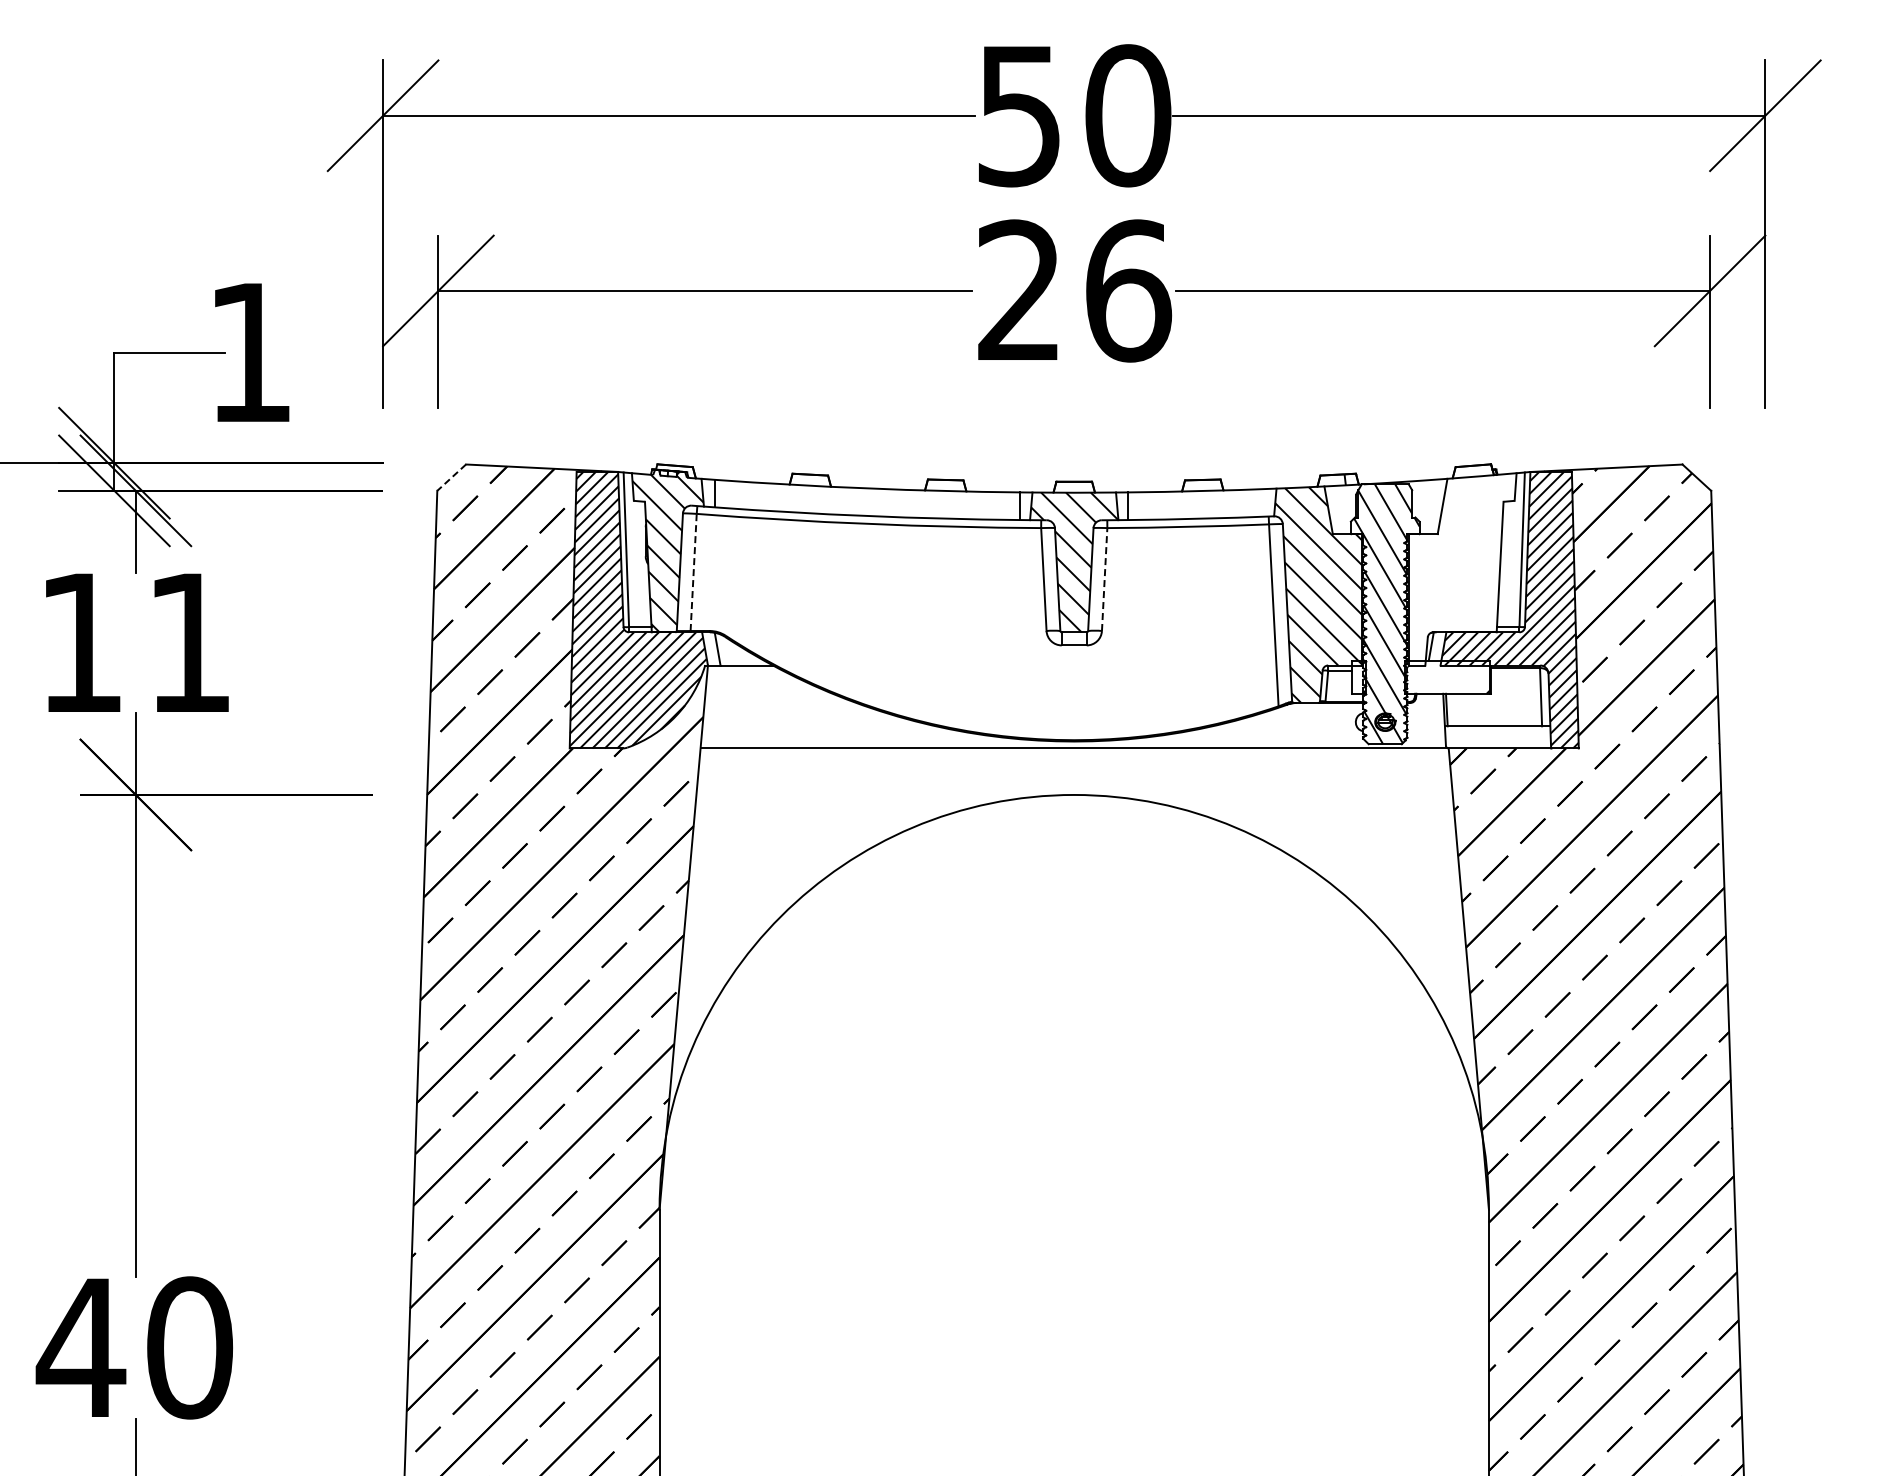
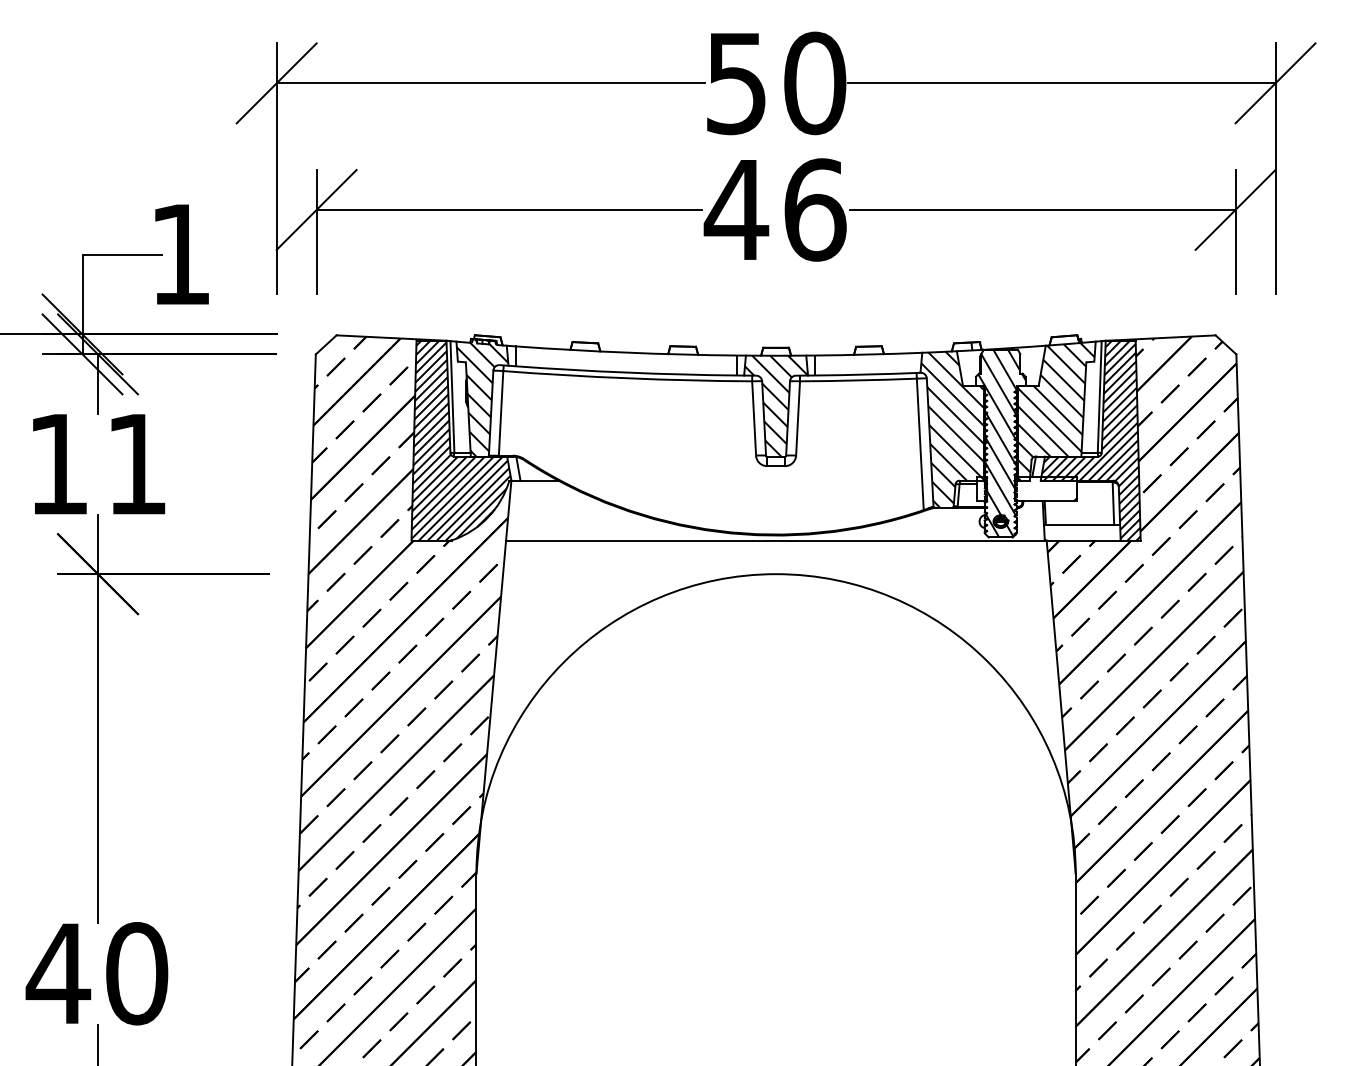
text: (1019, 289) -> (736, 208), 26 -> 46
line: (451, 478) -> (326, 345), dashed -> solid
hatch: (1461, 570) -> (1055, 411), added
line: (693, 572) -> (500, 413), dashed -> solid
line: (1104, 579) -> (797, 418), dashed -> solid

